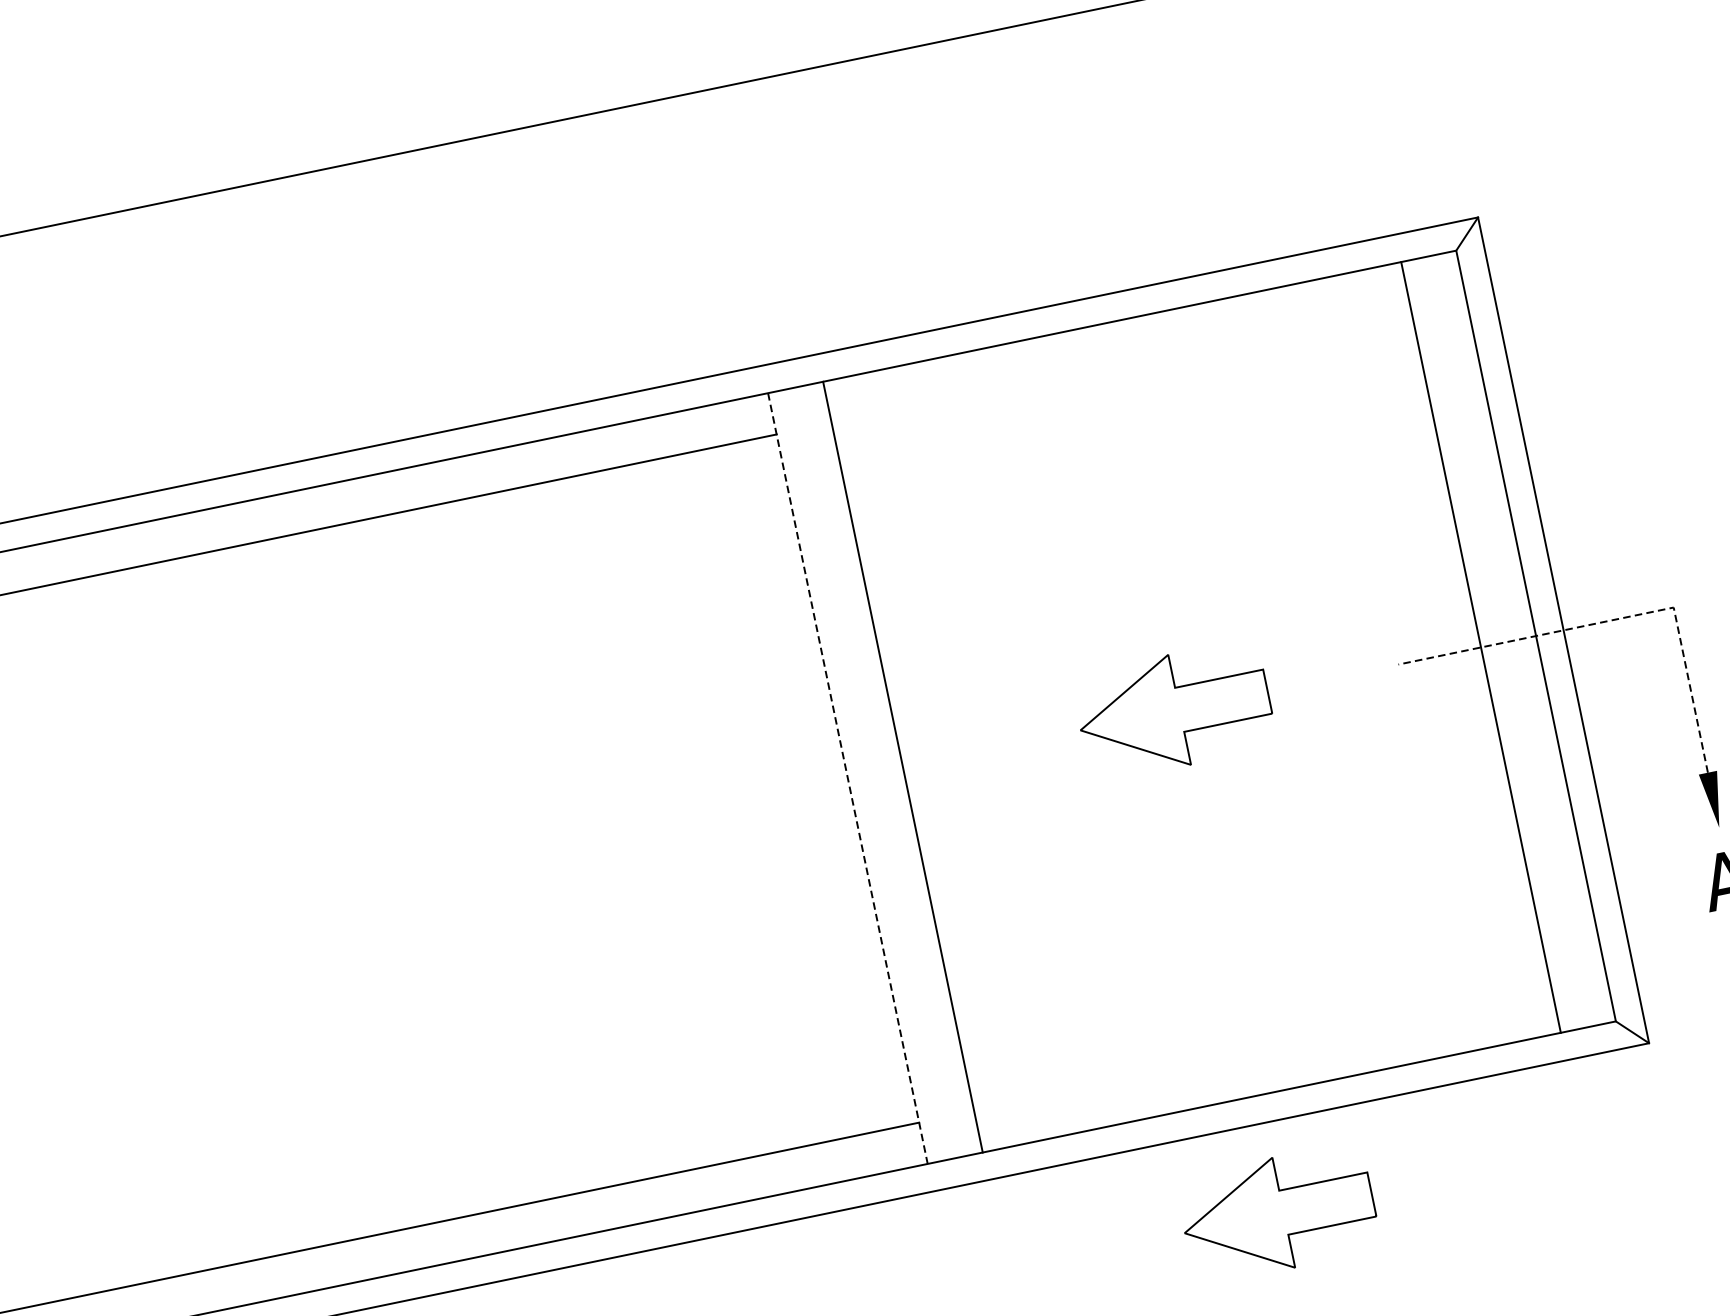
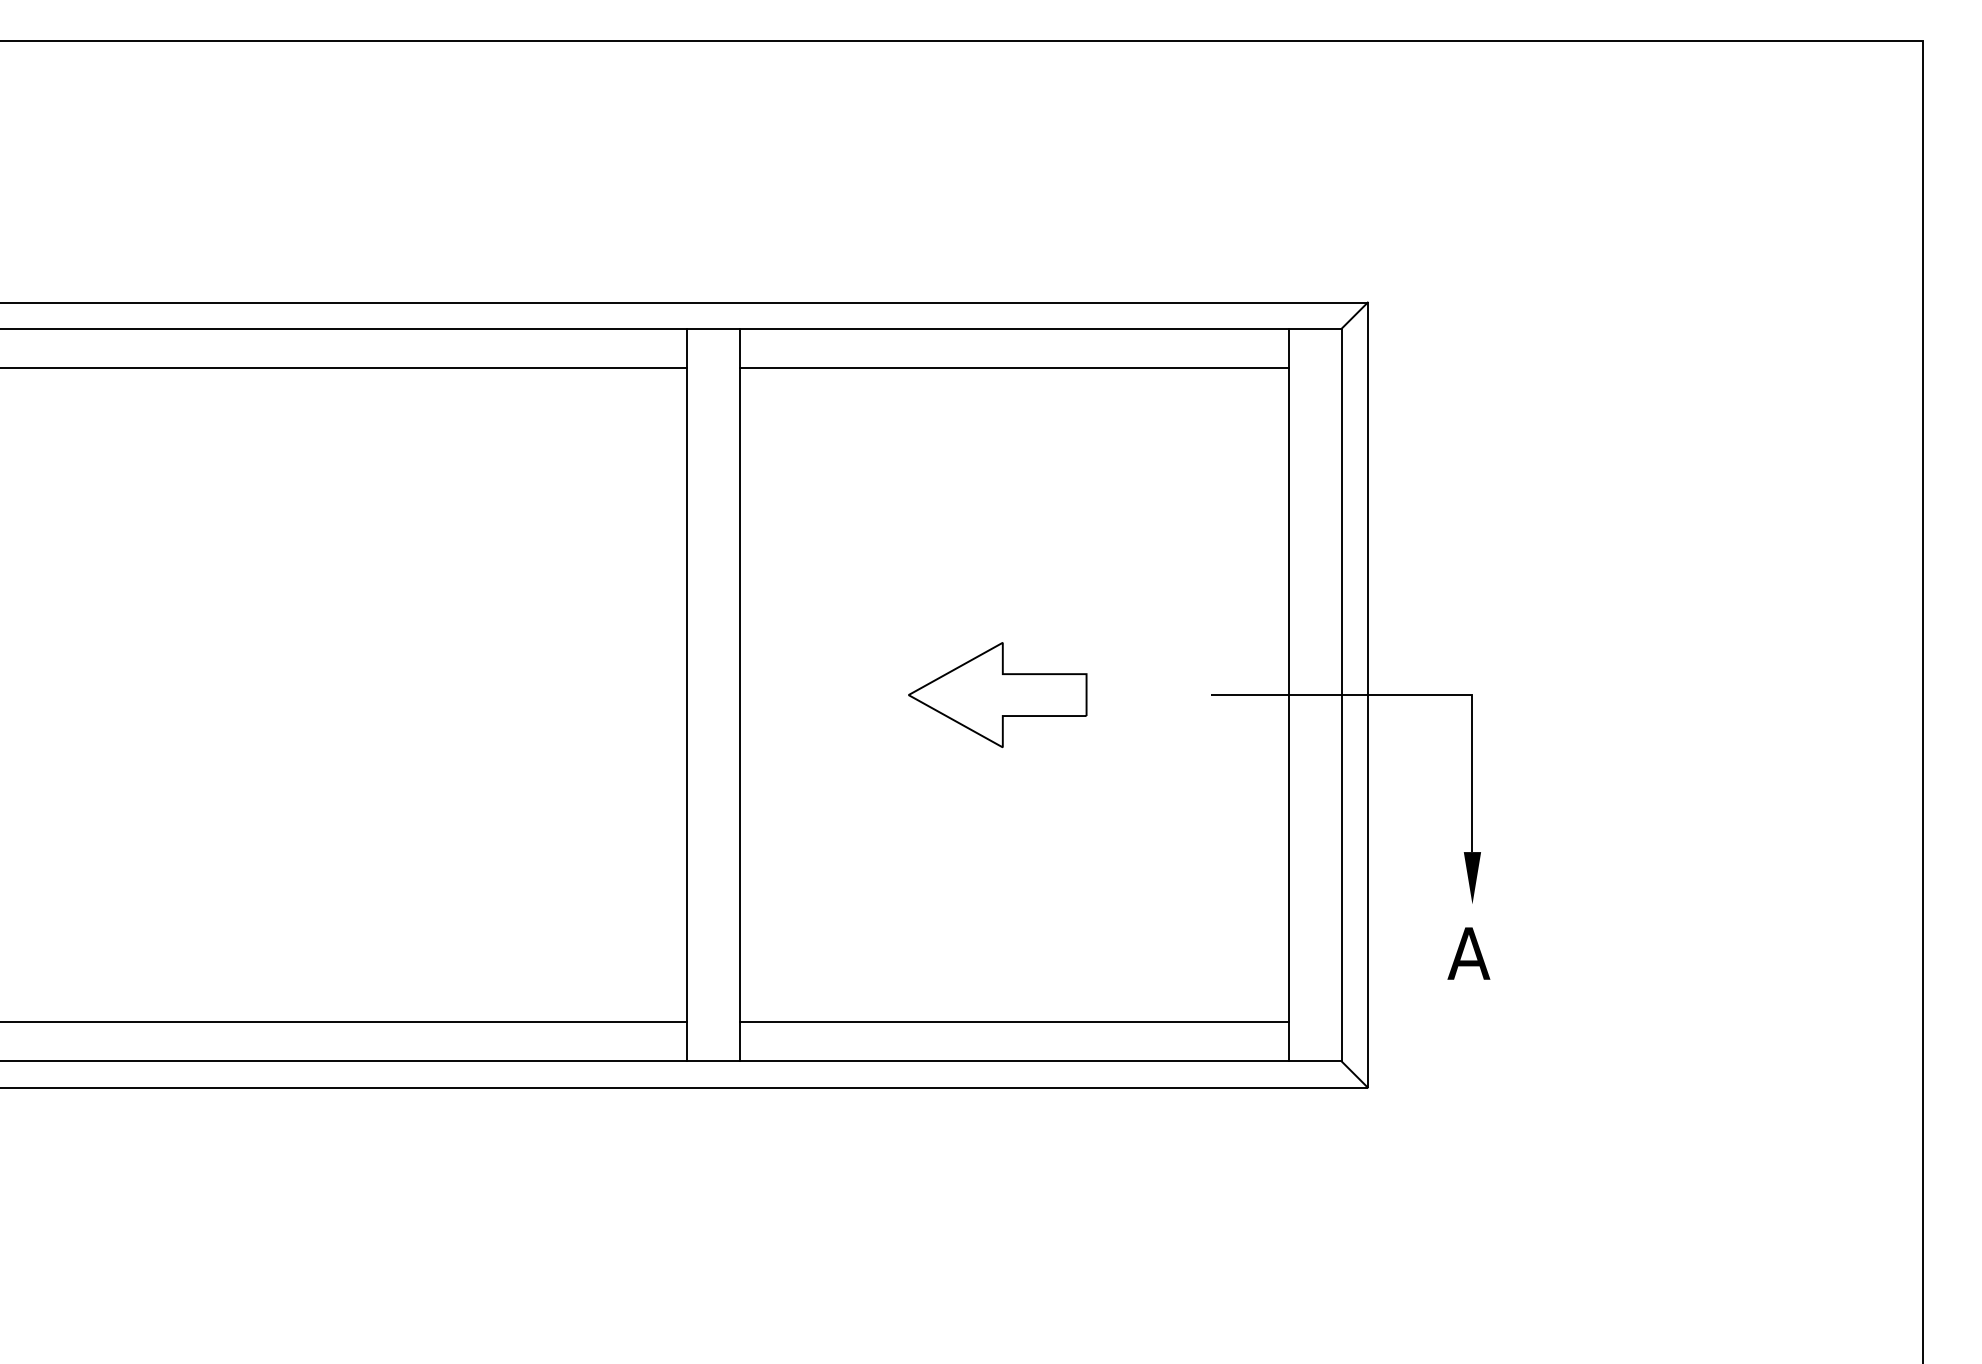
line: (1120, 363) -> (1014, 368), added
line: (1619, 619) -> (1420, 695), dashed -> solid
line: (848, 778) -> (687, 695), dashed -> solid
line: (1263, 1051) -> (1014, 1022), added
part: (1278, 1213) -> (997, 1172), removed

